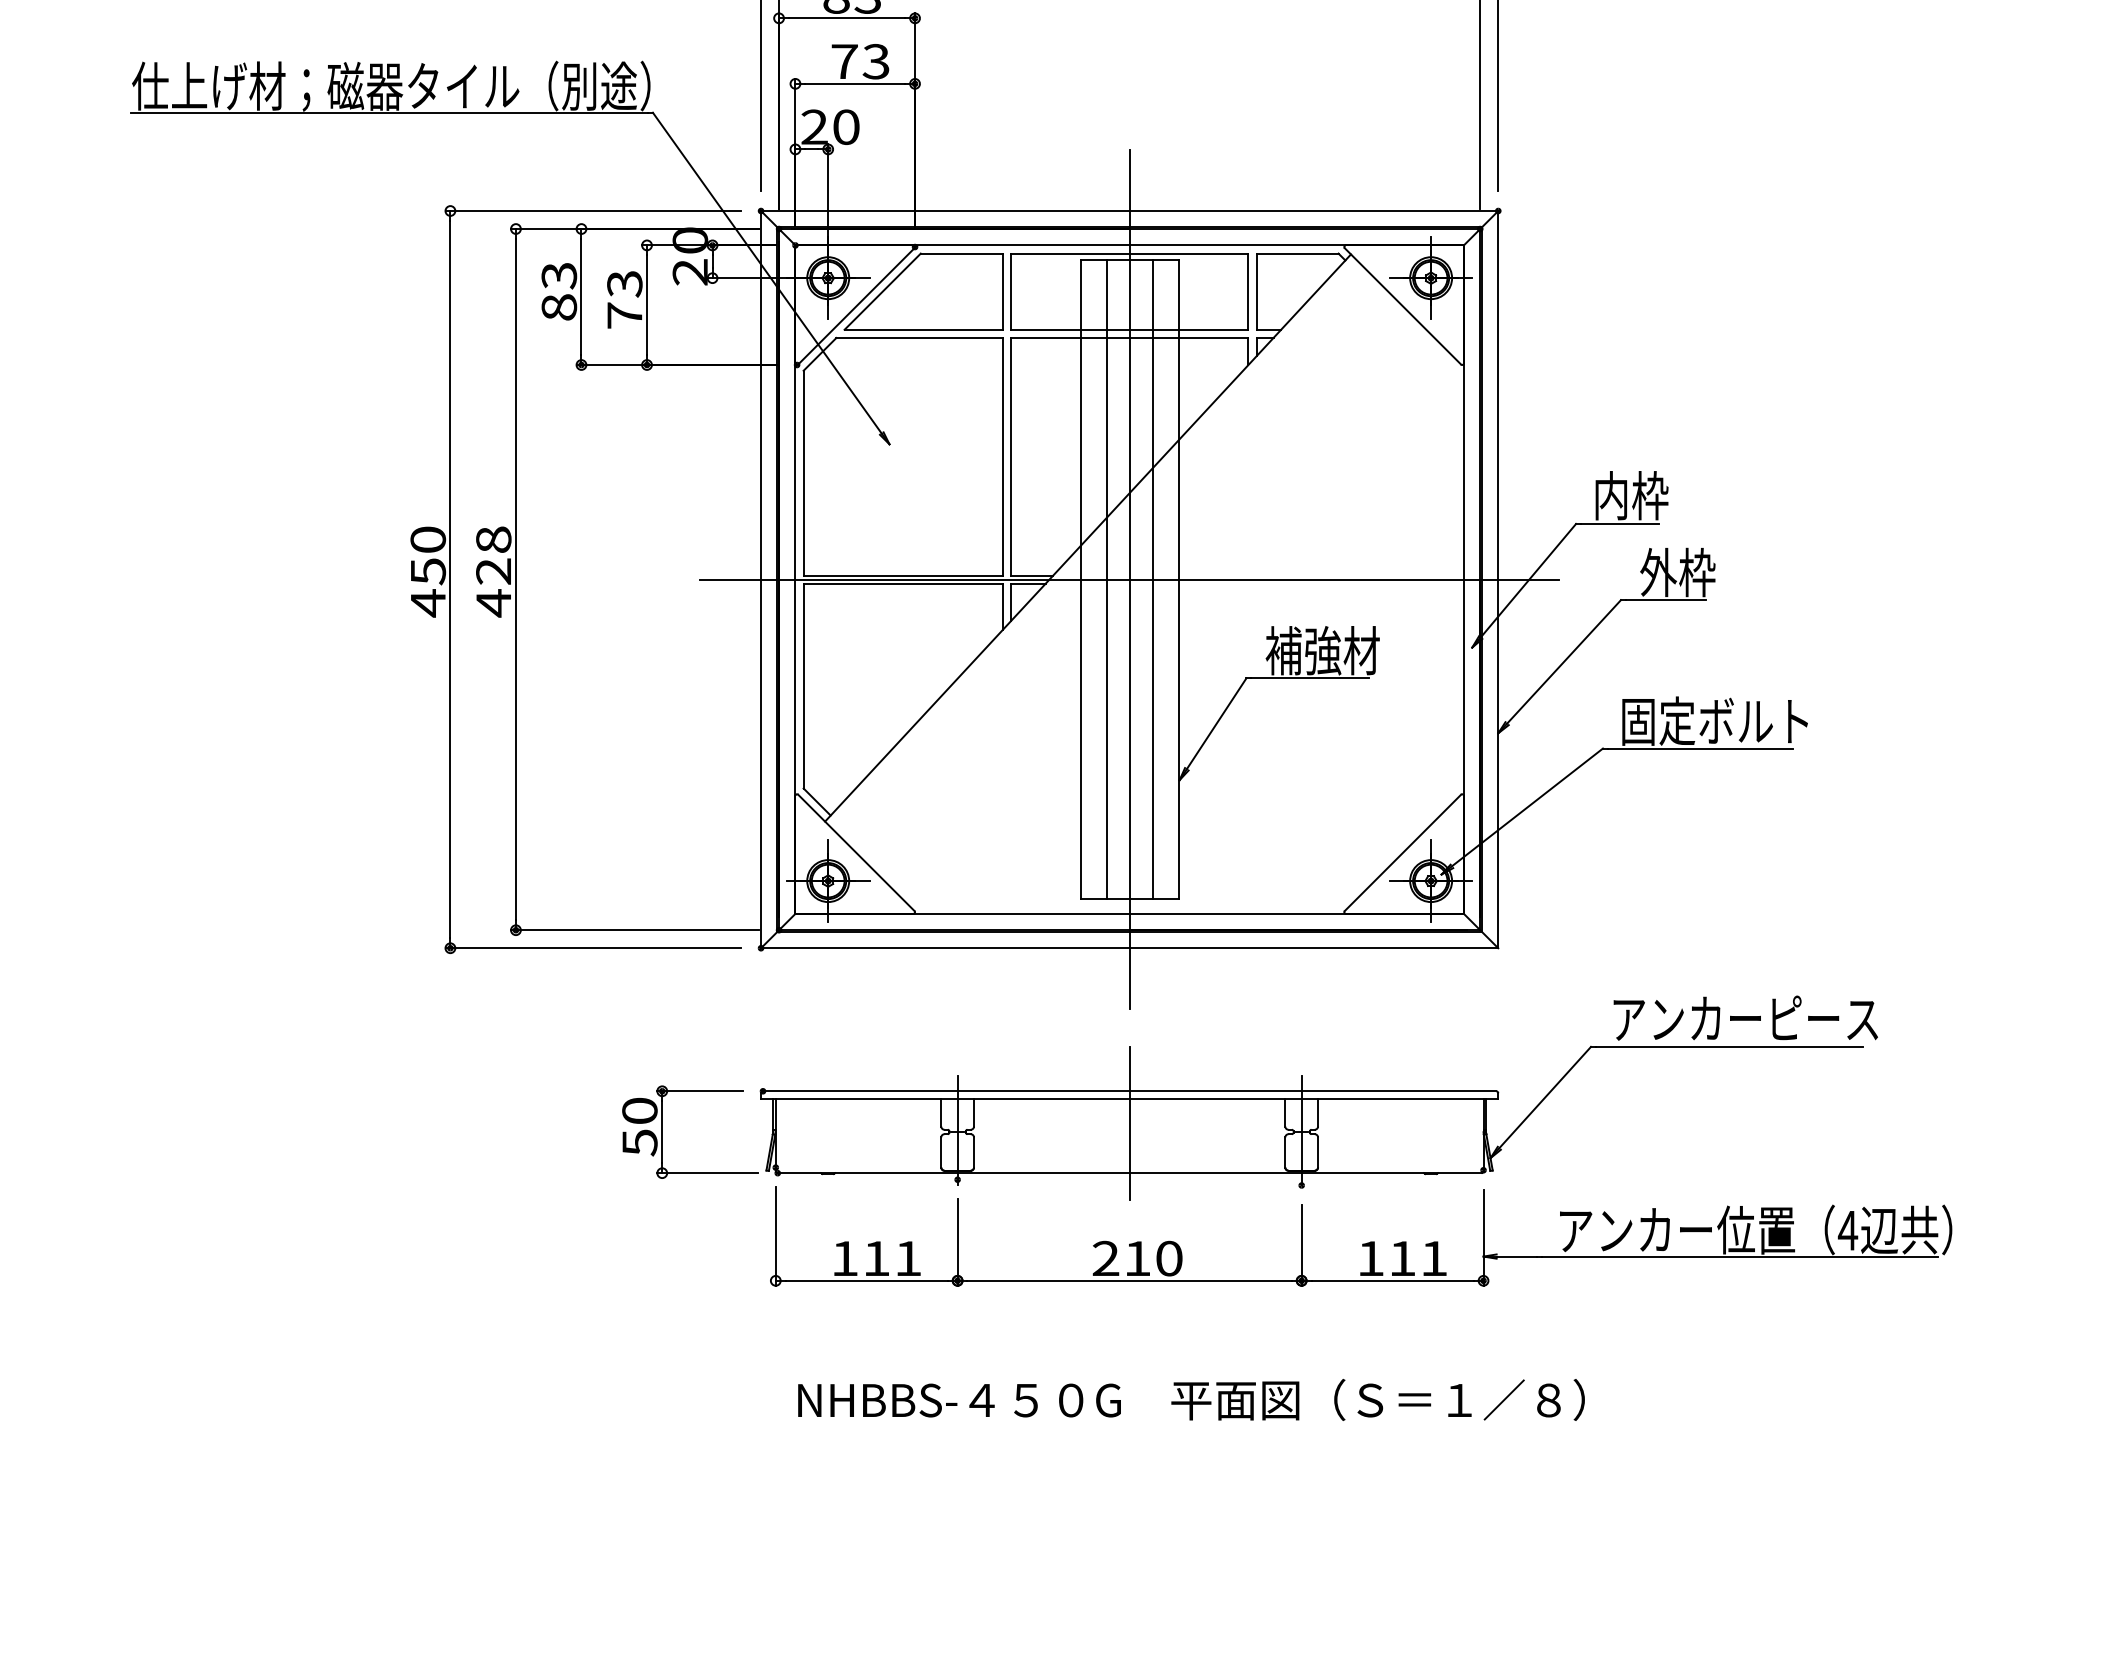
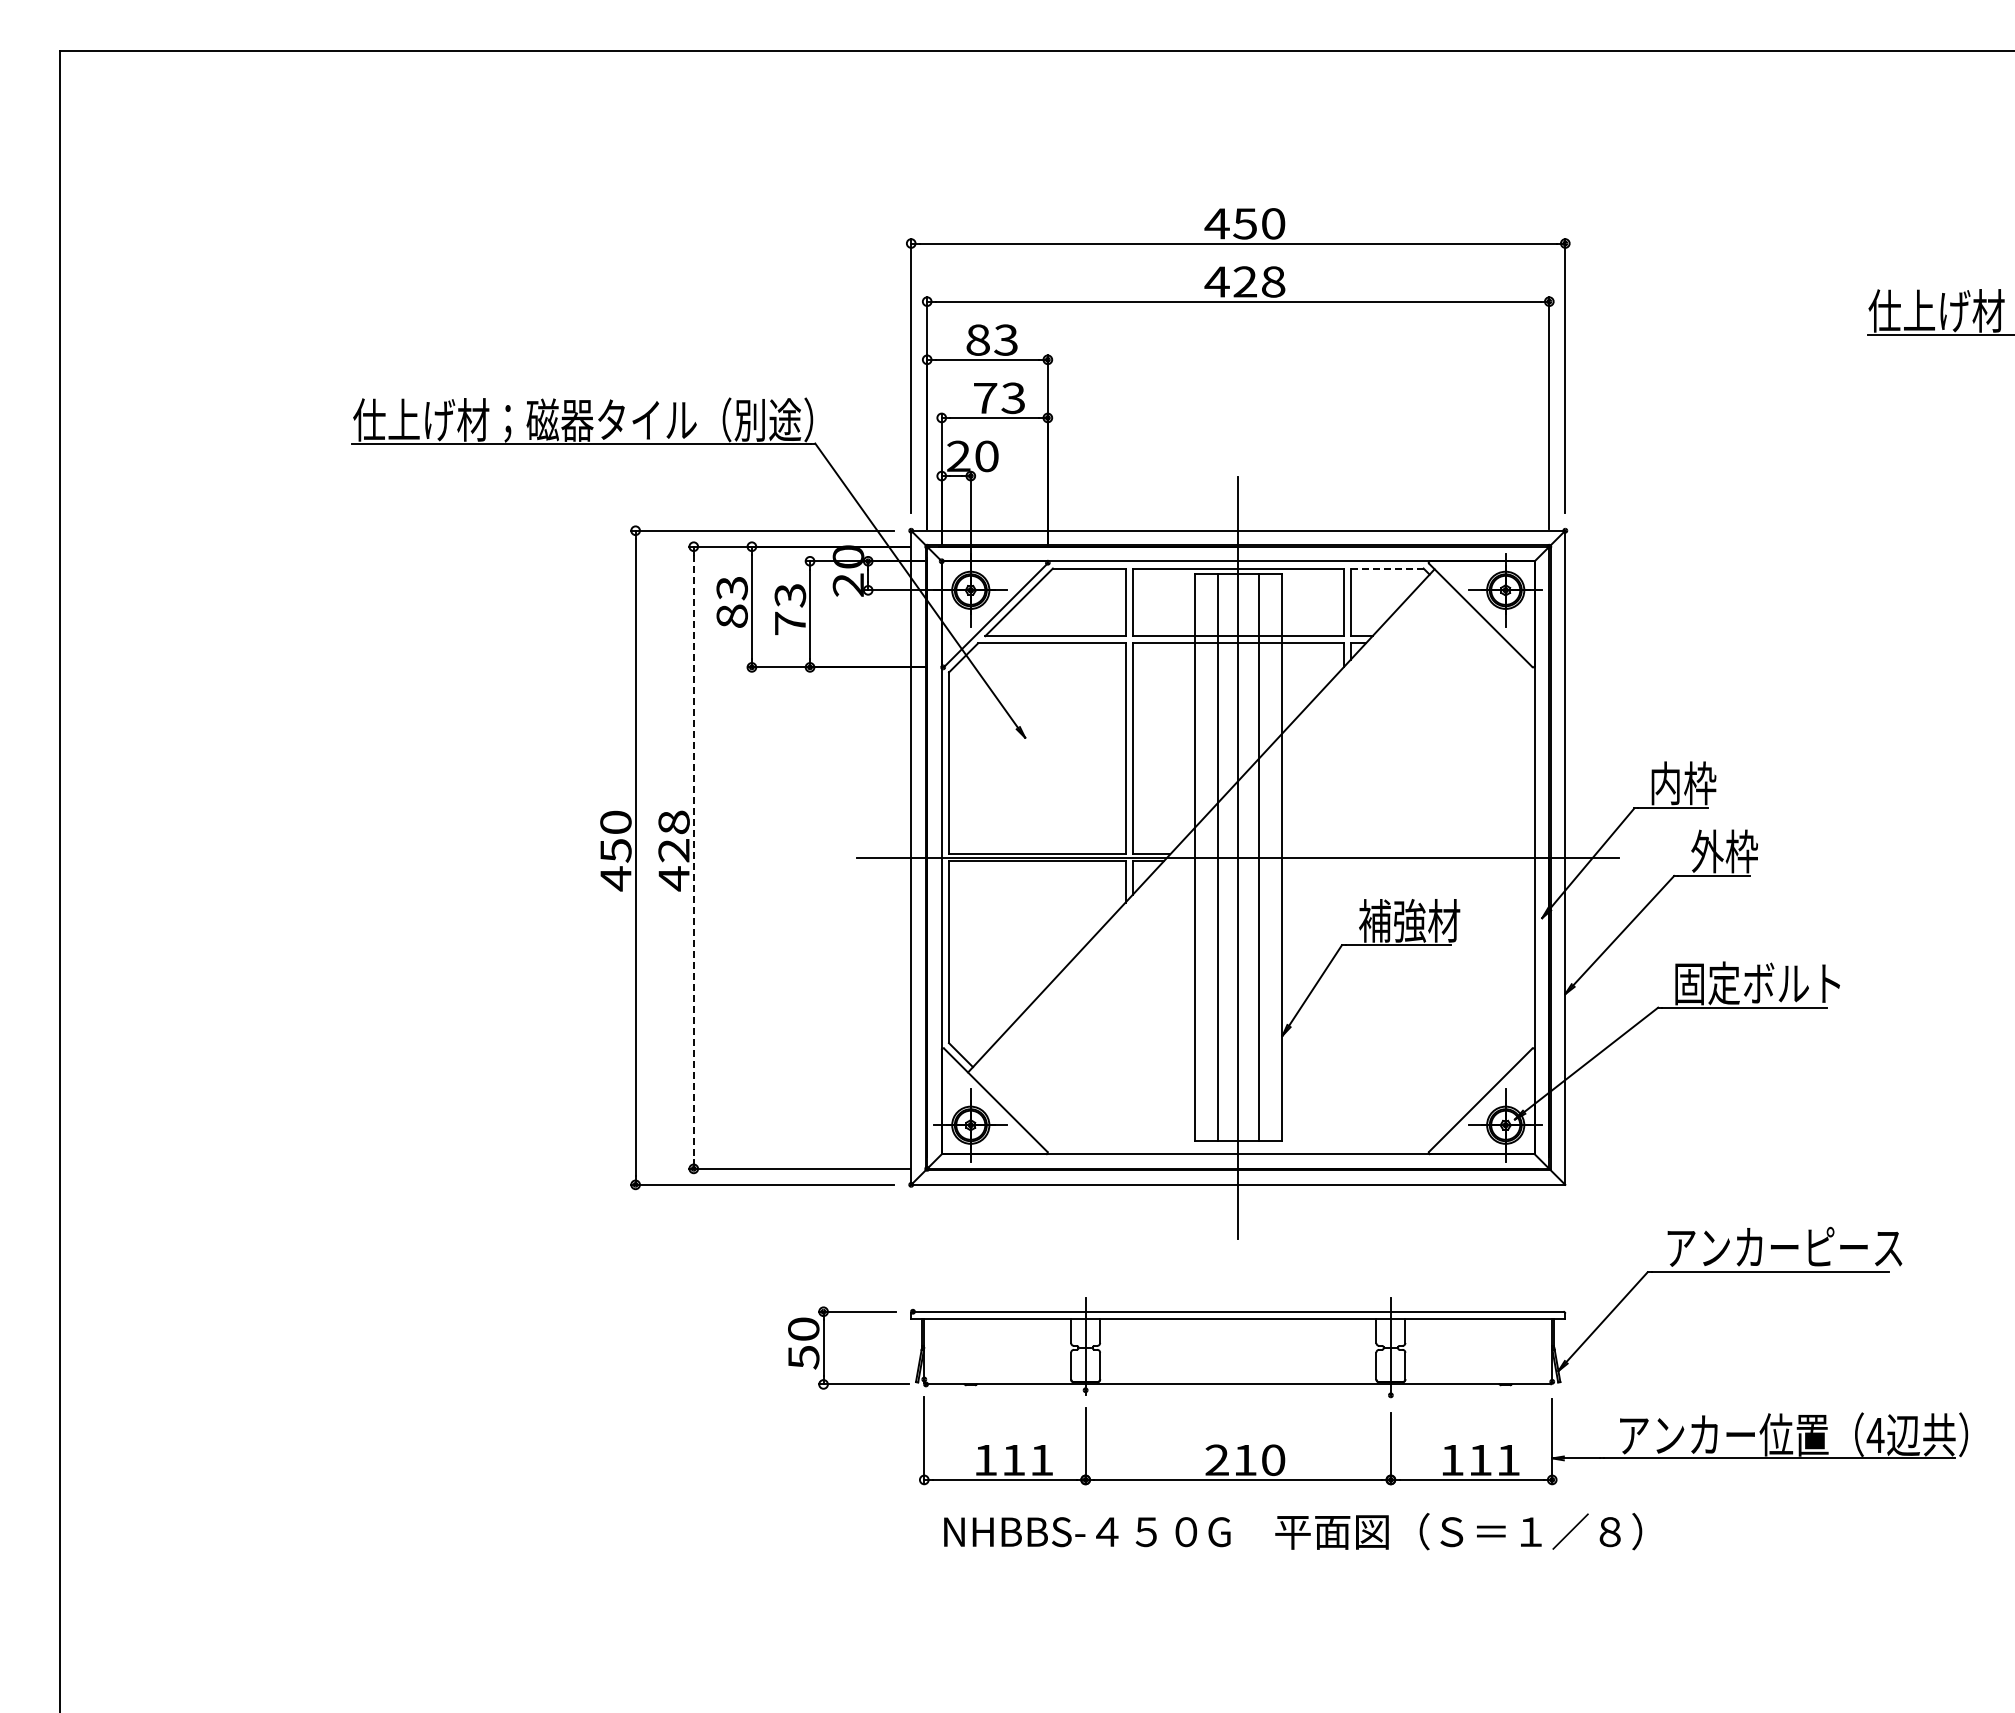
line: (1297, 253) -> (1387, 568), solid -> dashed
line: (515, 580) -> (693, 858), solid -> dashed
line: (1129, 1122) -> (1238, 1339), removed
text: (1191, 1399) -> (1293, 1531), moved

